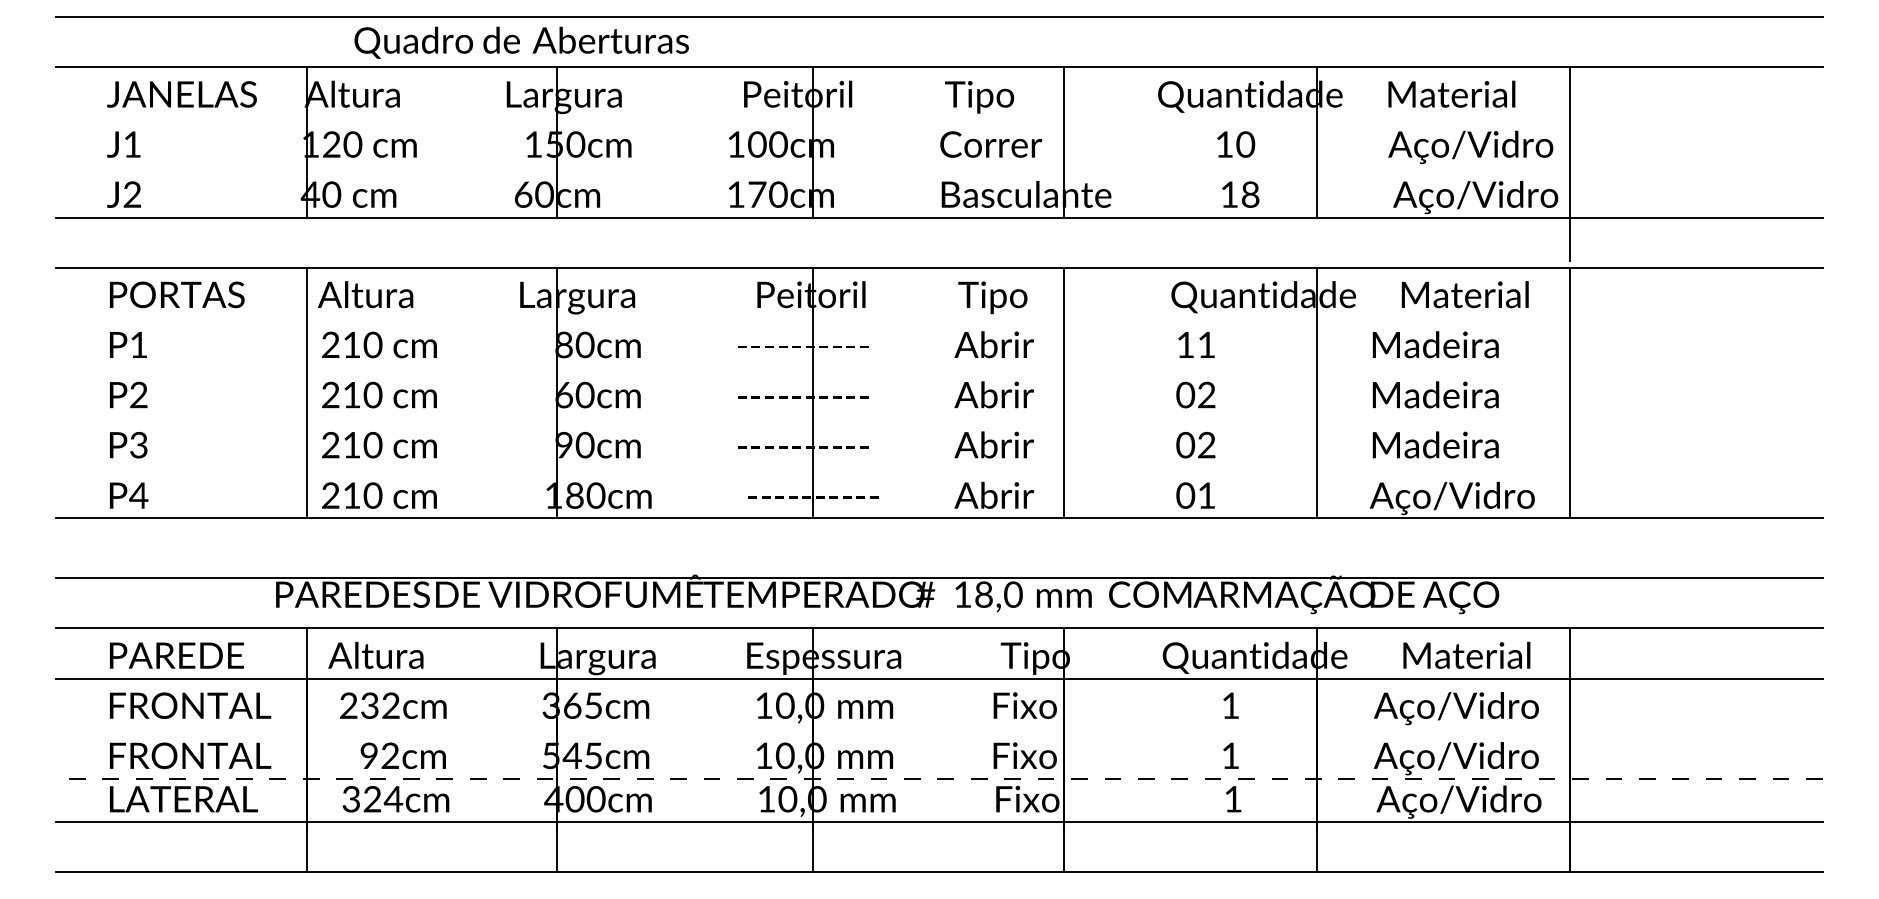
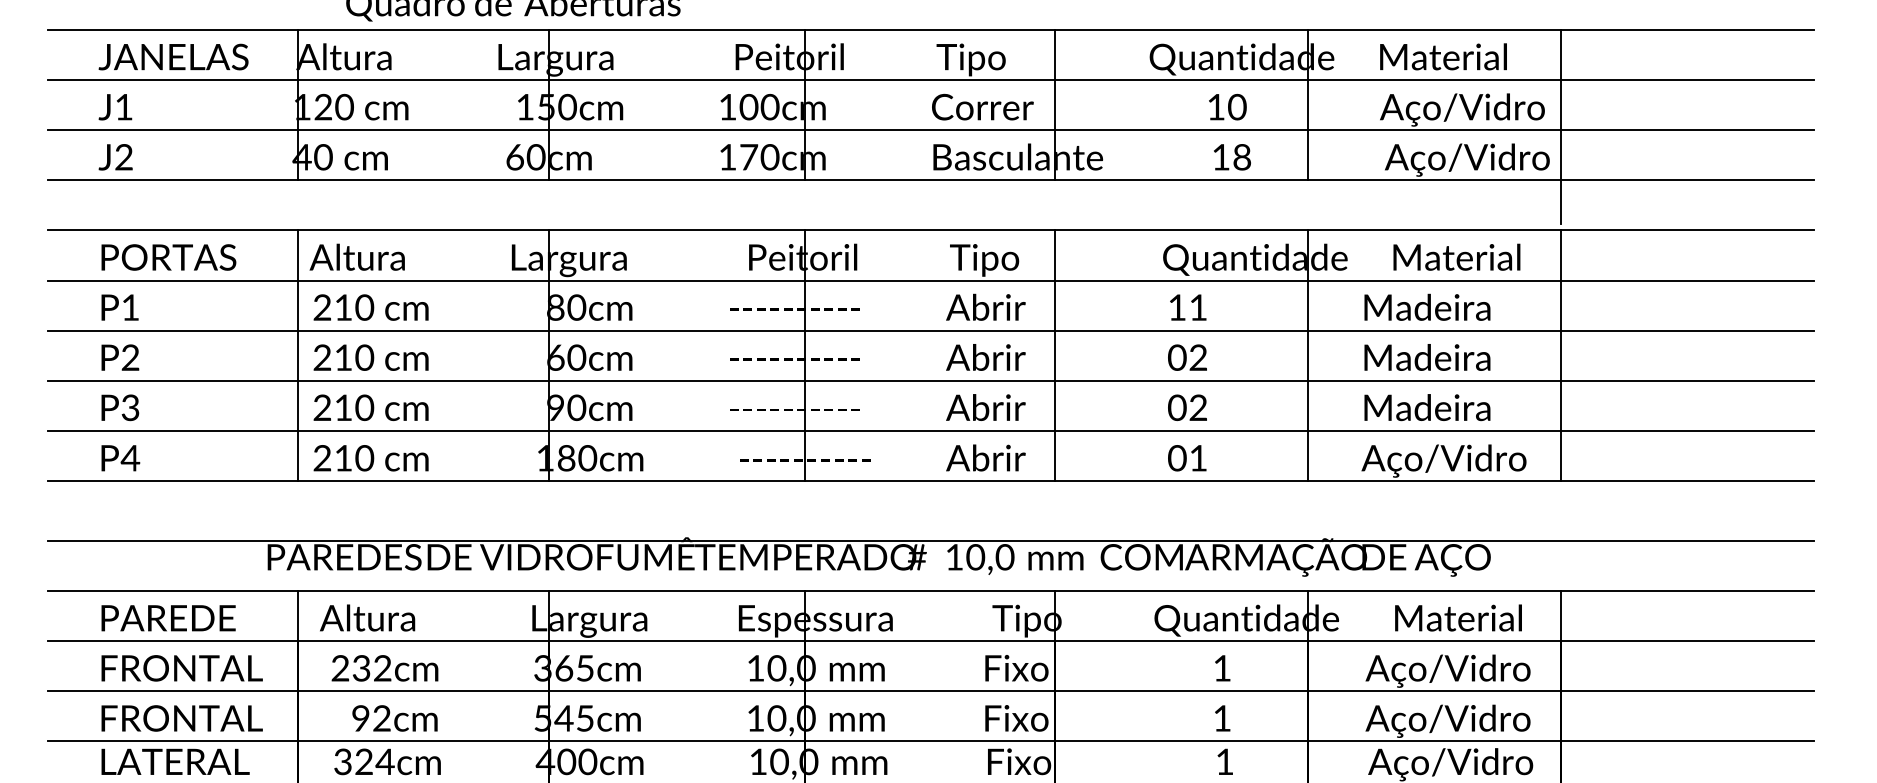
line: (939, 117) -> (931, 80), added
line: (939, 167) -> (931, 130), added
line: (939, 317) -> (931, 280), added
line: (939, 368) -> (931, 331), added
line: (939, 418) -> (931, 381), added
line: (939, 468) -> (931, 431), added
text: (983, 594) -> (975, 557), 18,0 -> 10,0
line: (939, 728) -> (931, 691), added
line: (938, 778) -> (930, 741), dashed -> solid

